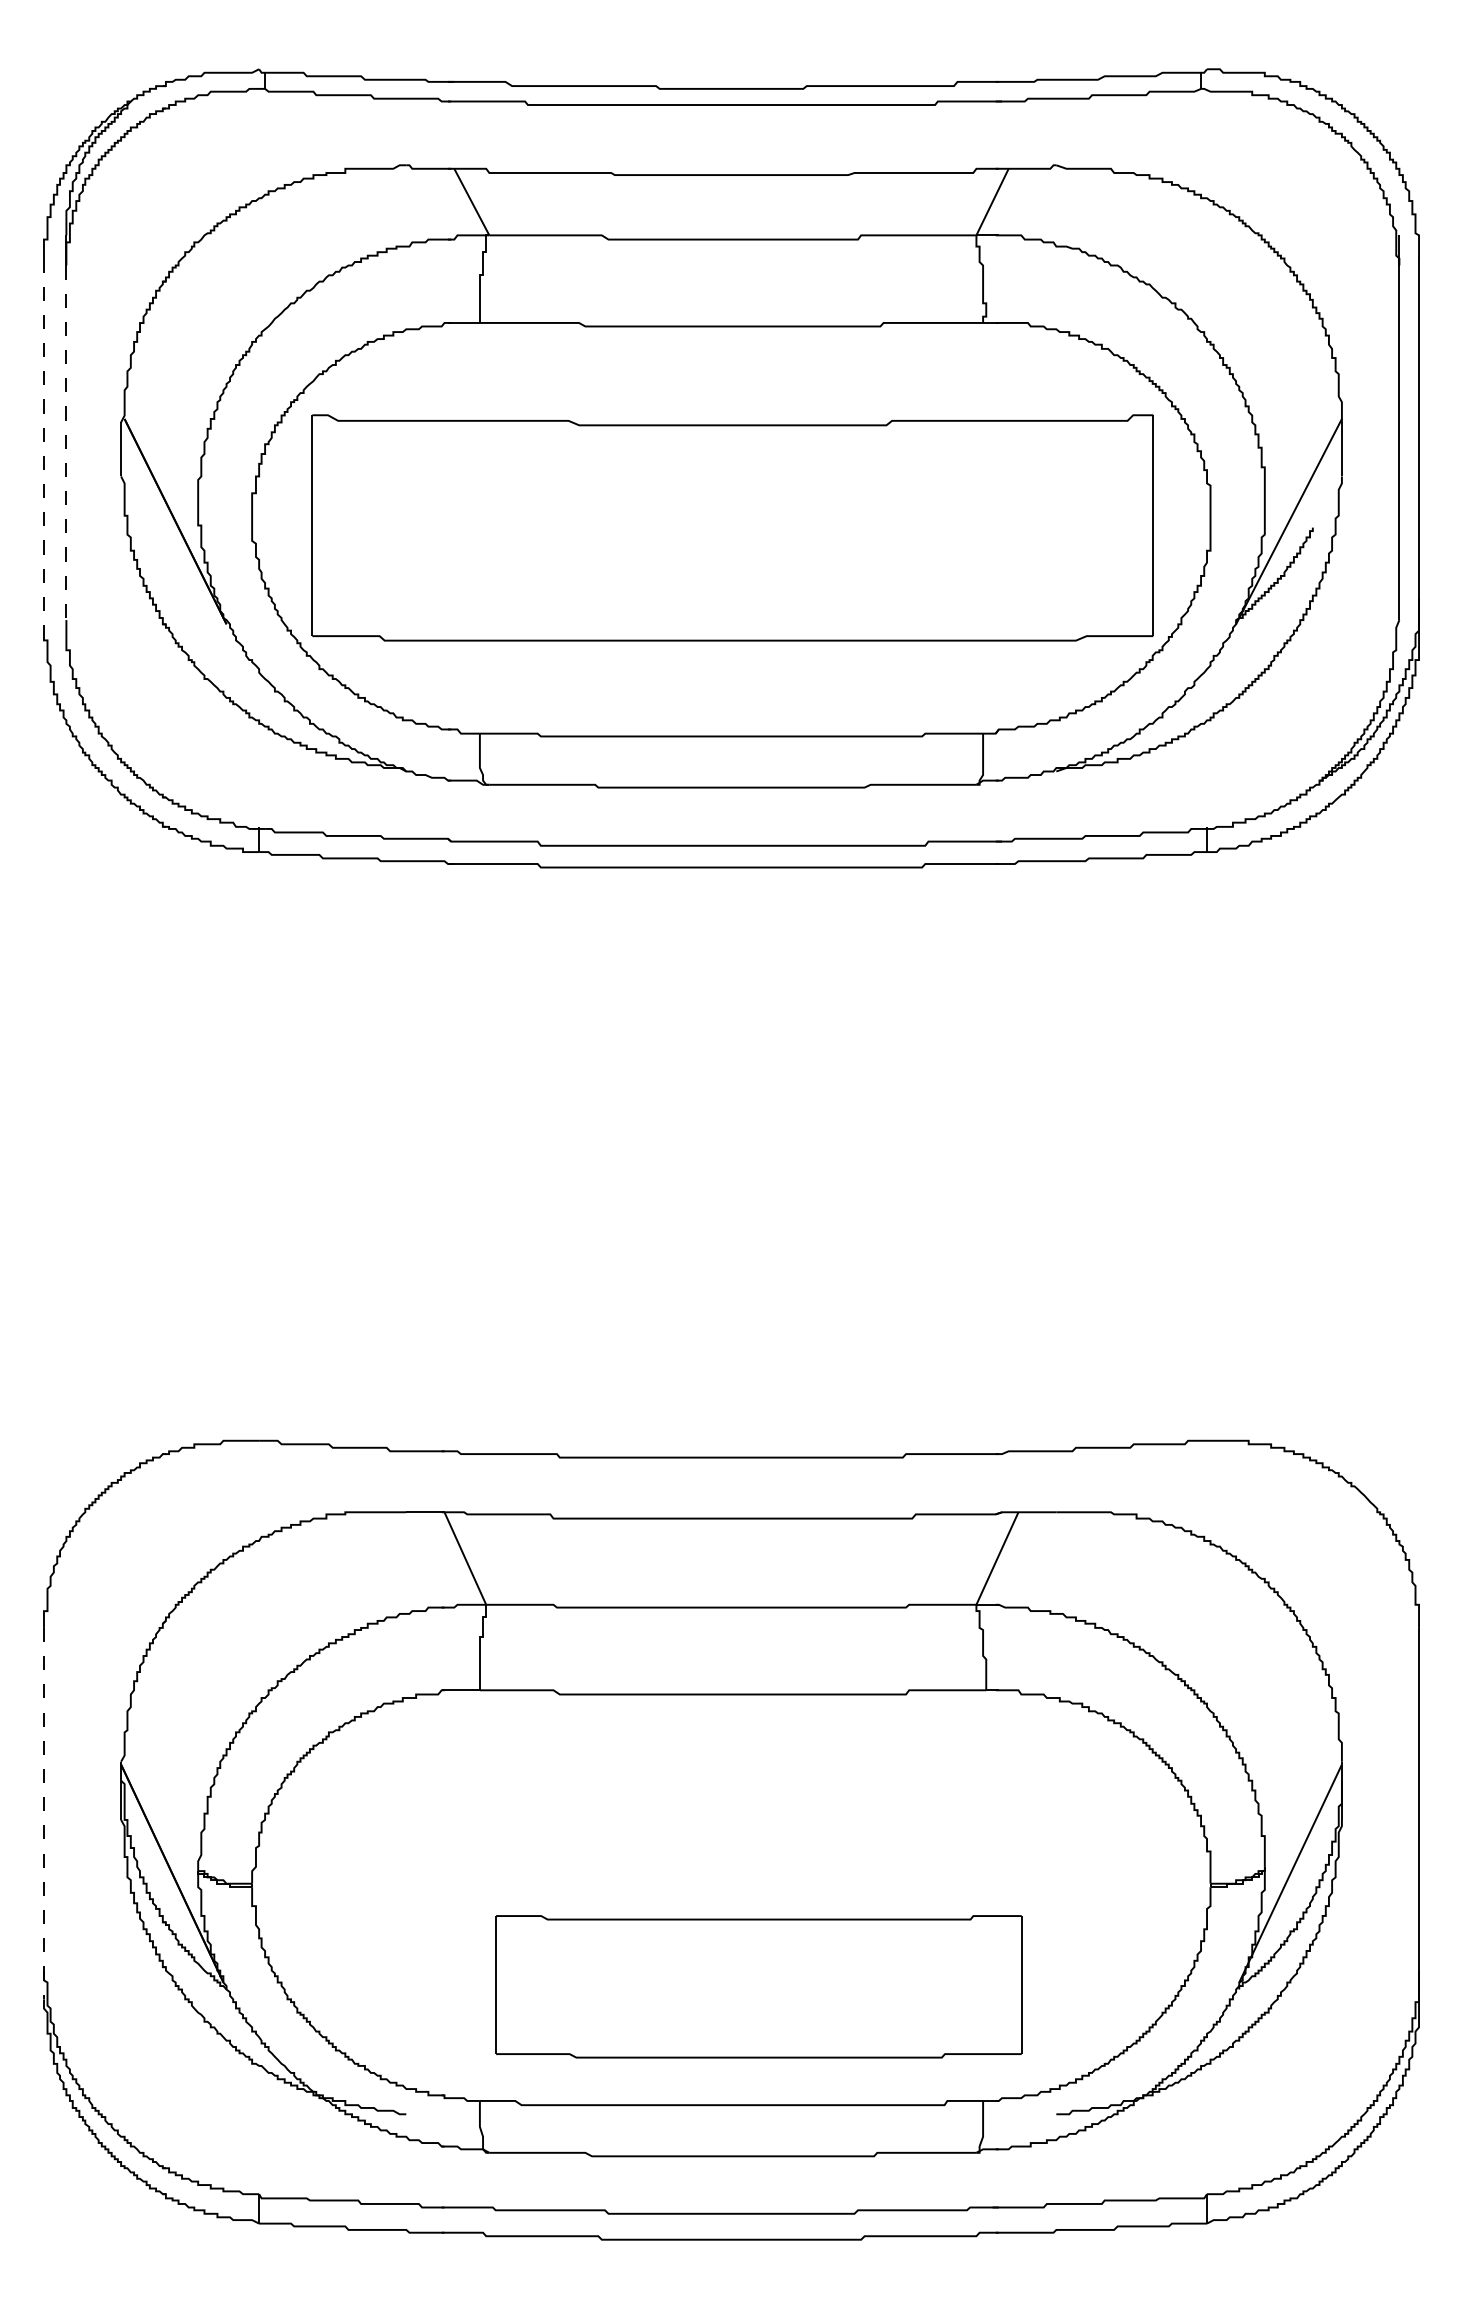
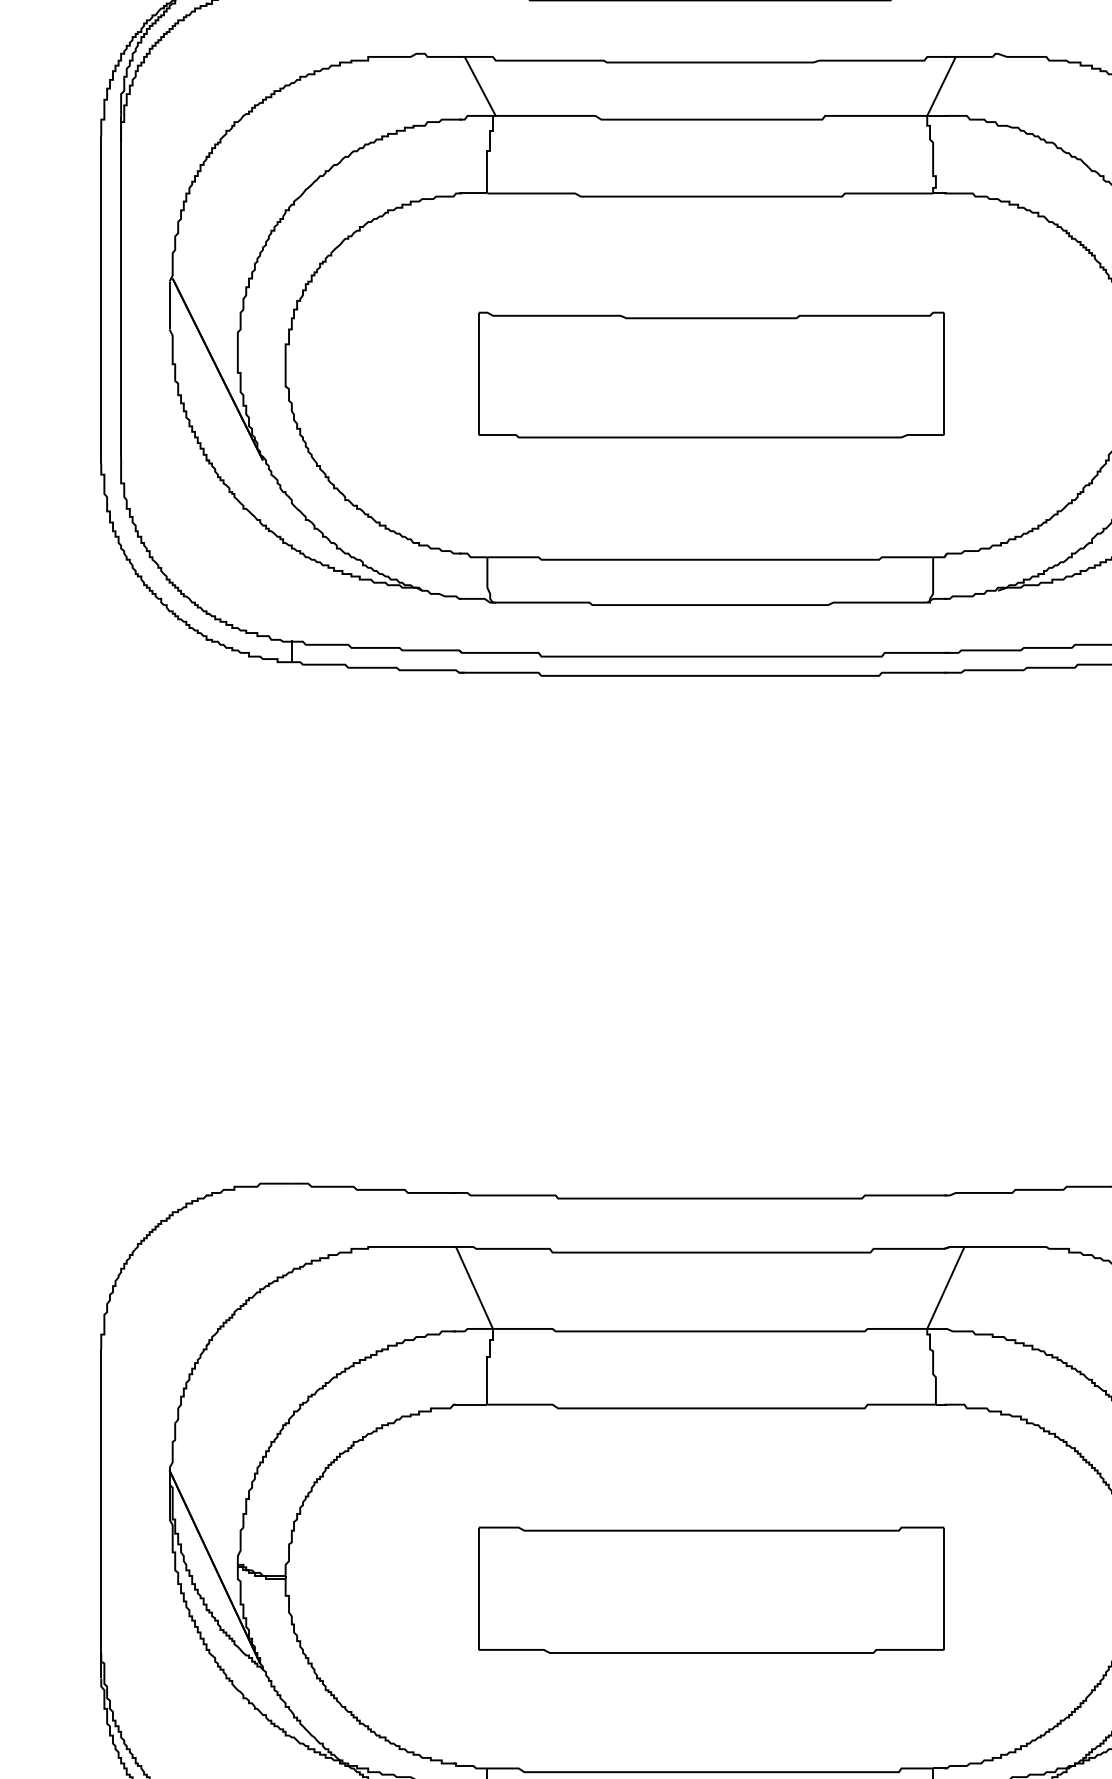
line: (43, 443) -> (100, 300), dashed -> solid
line: (66, 443) -> (121, 300), dashed -> solid
part: (732, 527) -> (711, 374), size x0.62
line: (43, 1813) -> (100, 1513), dashed -> solid
part: (758, 1986) -> (711, 1589), moved

